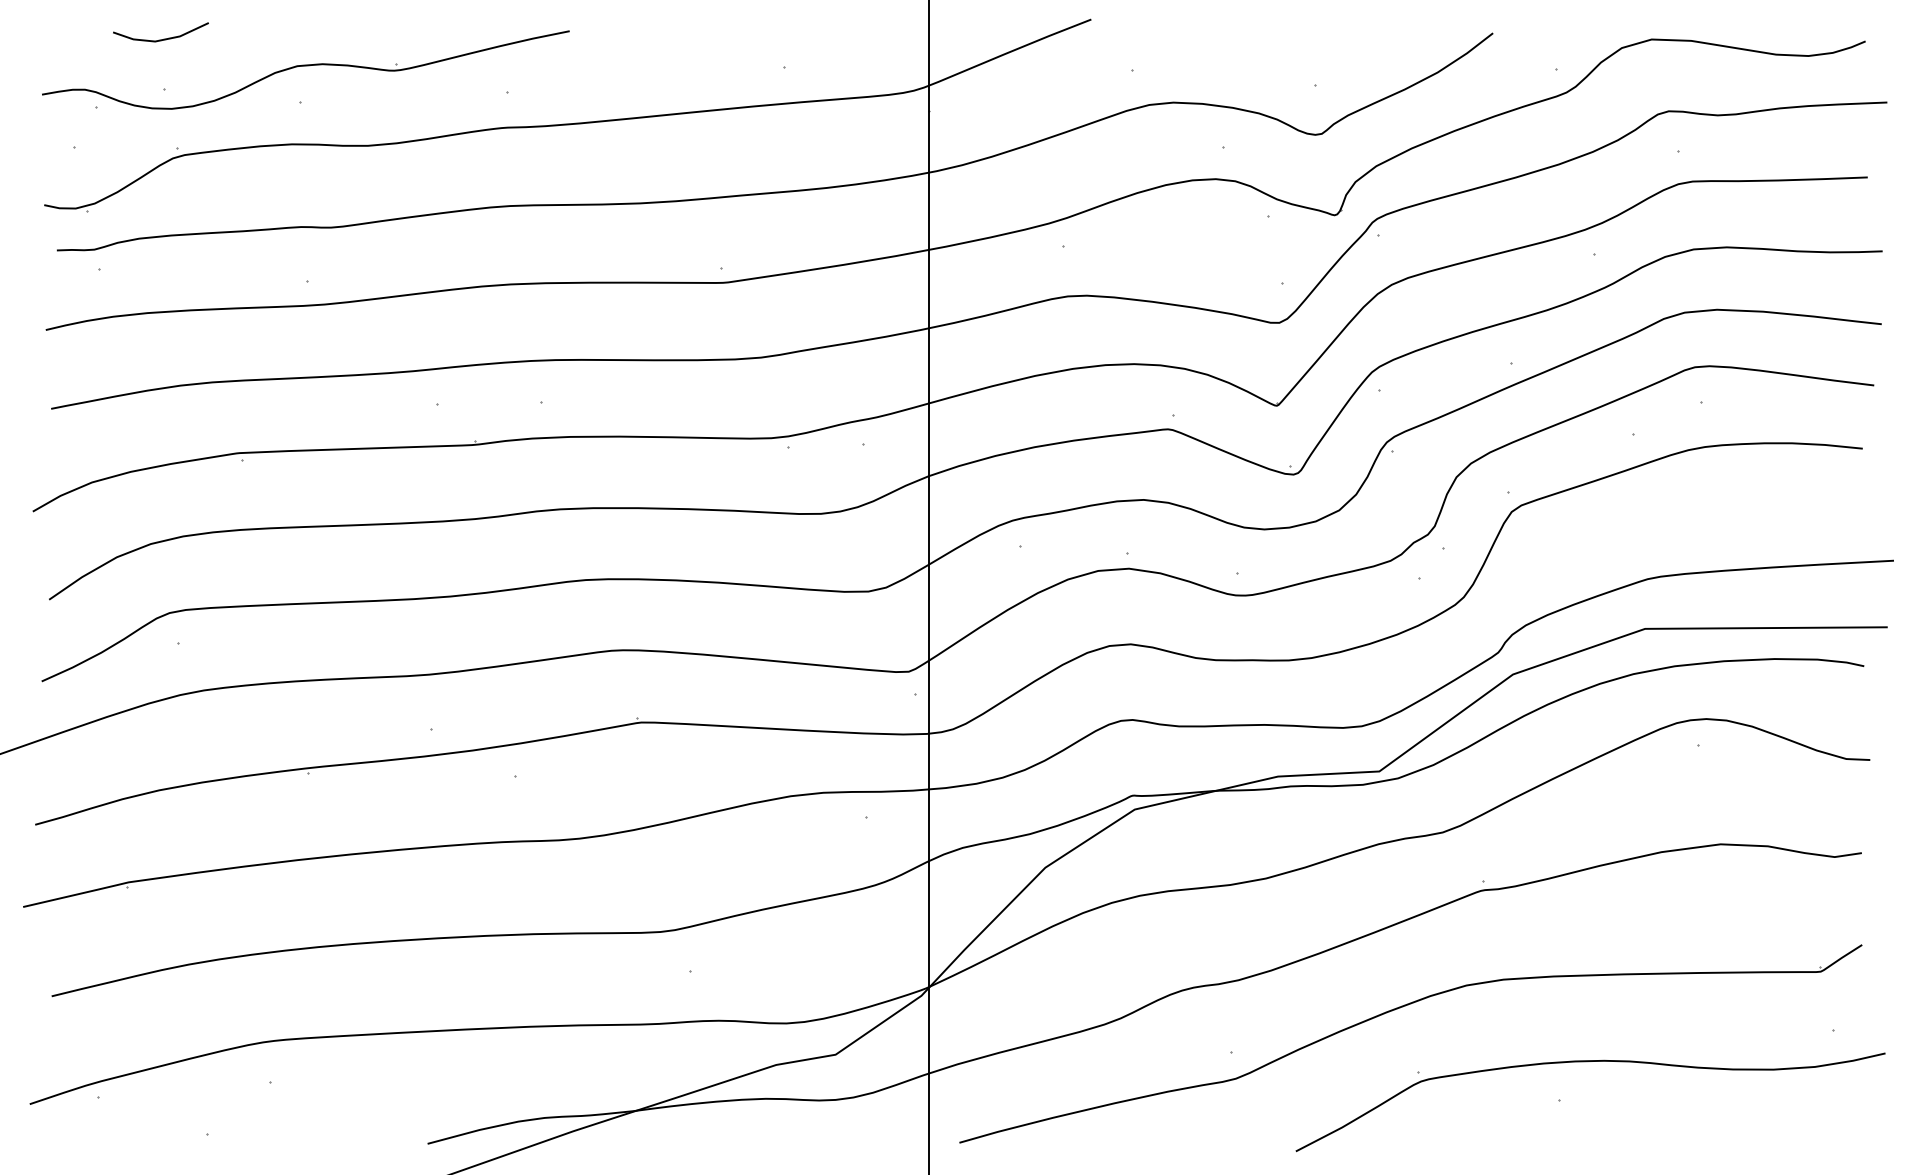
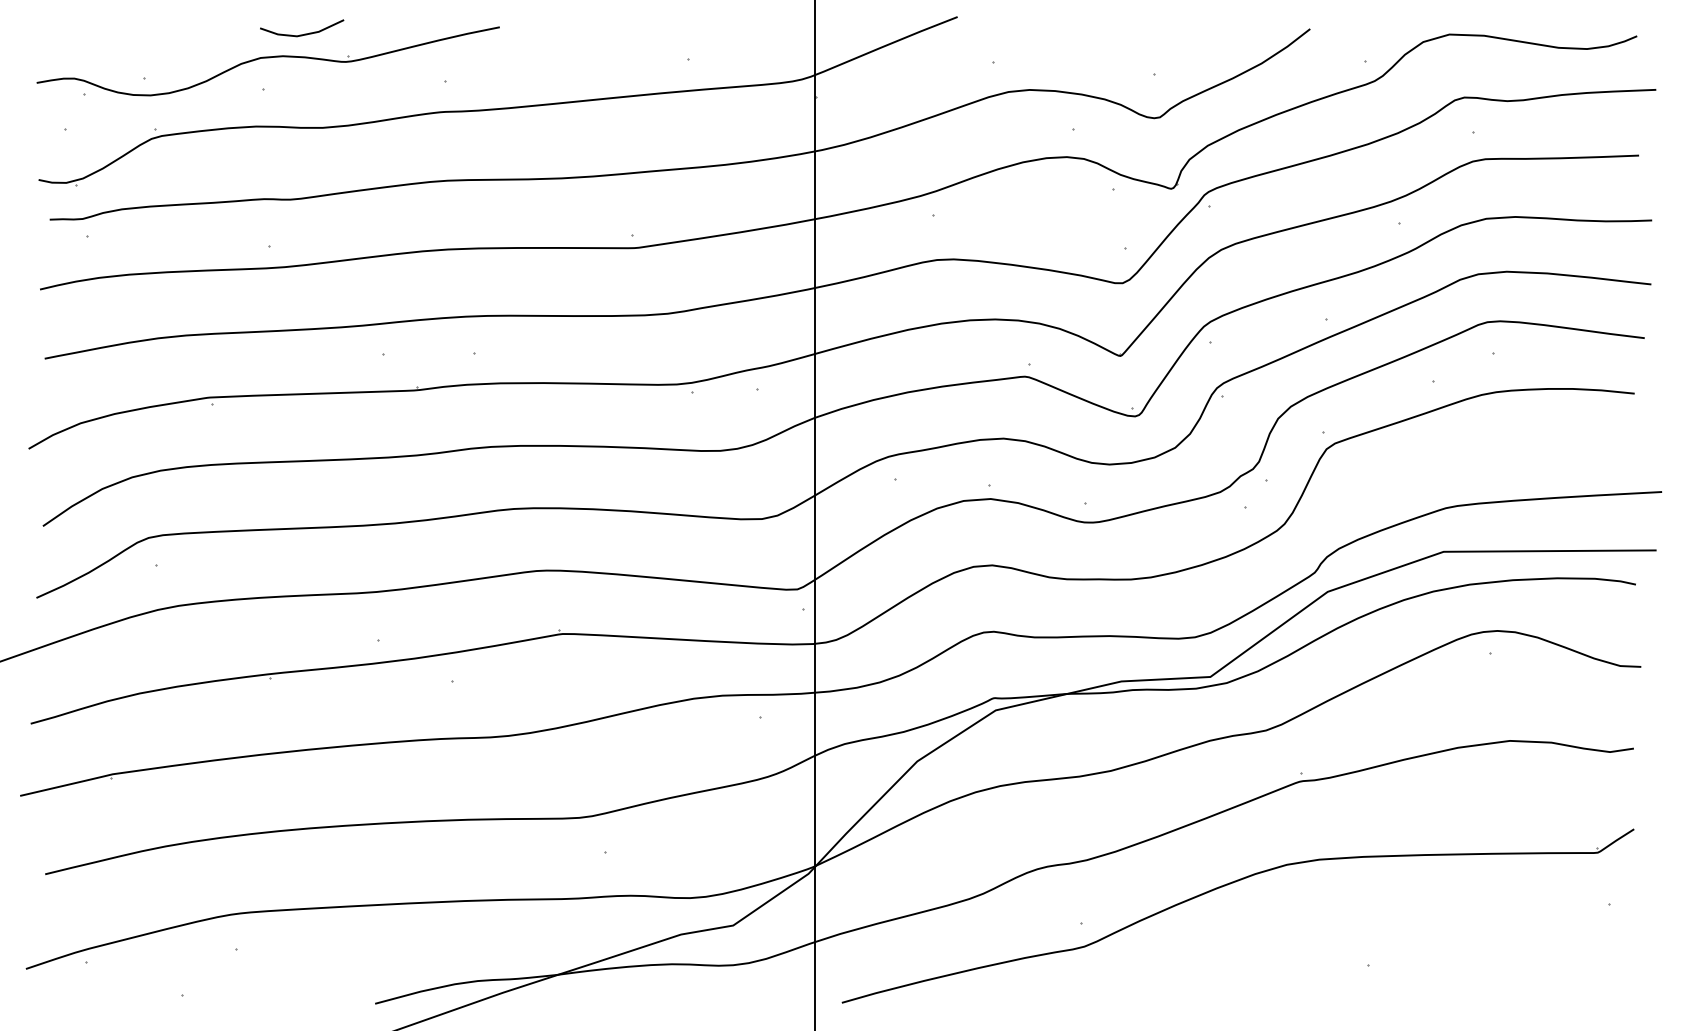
line: (163, 38) -> (304, 33), moved
part: (1590, 1062) -> (1395, 932), removed

